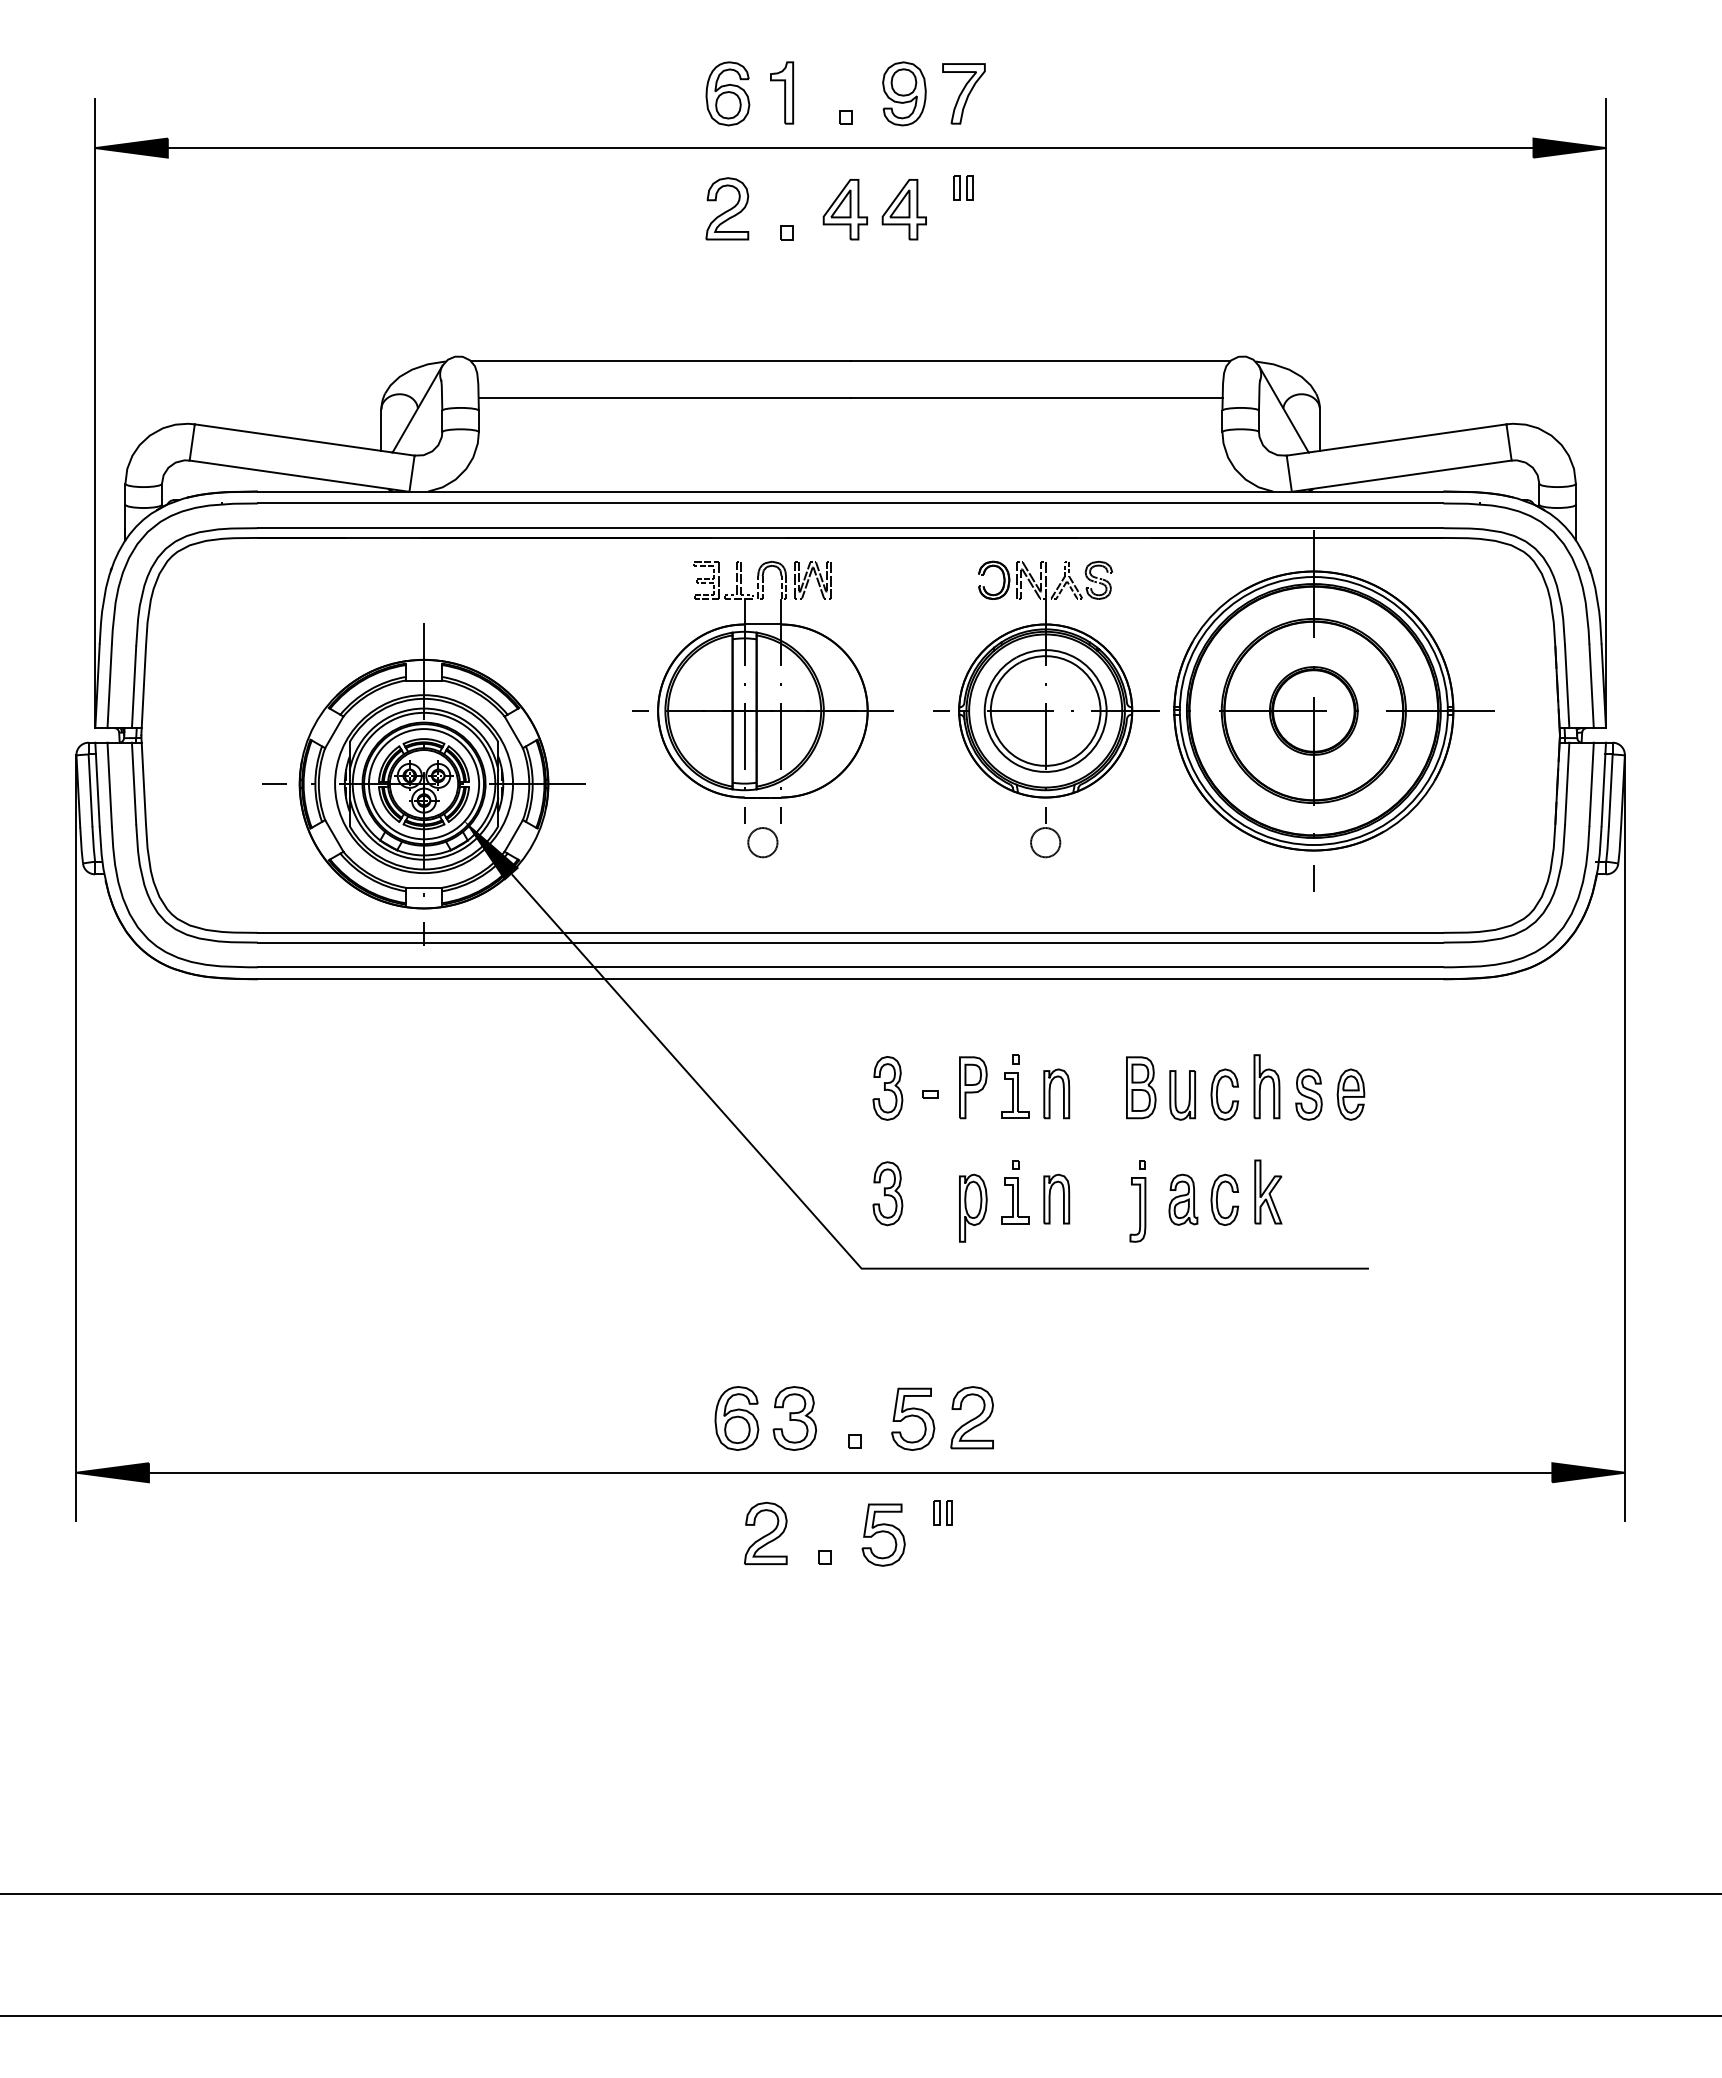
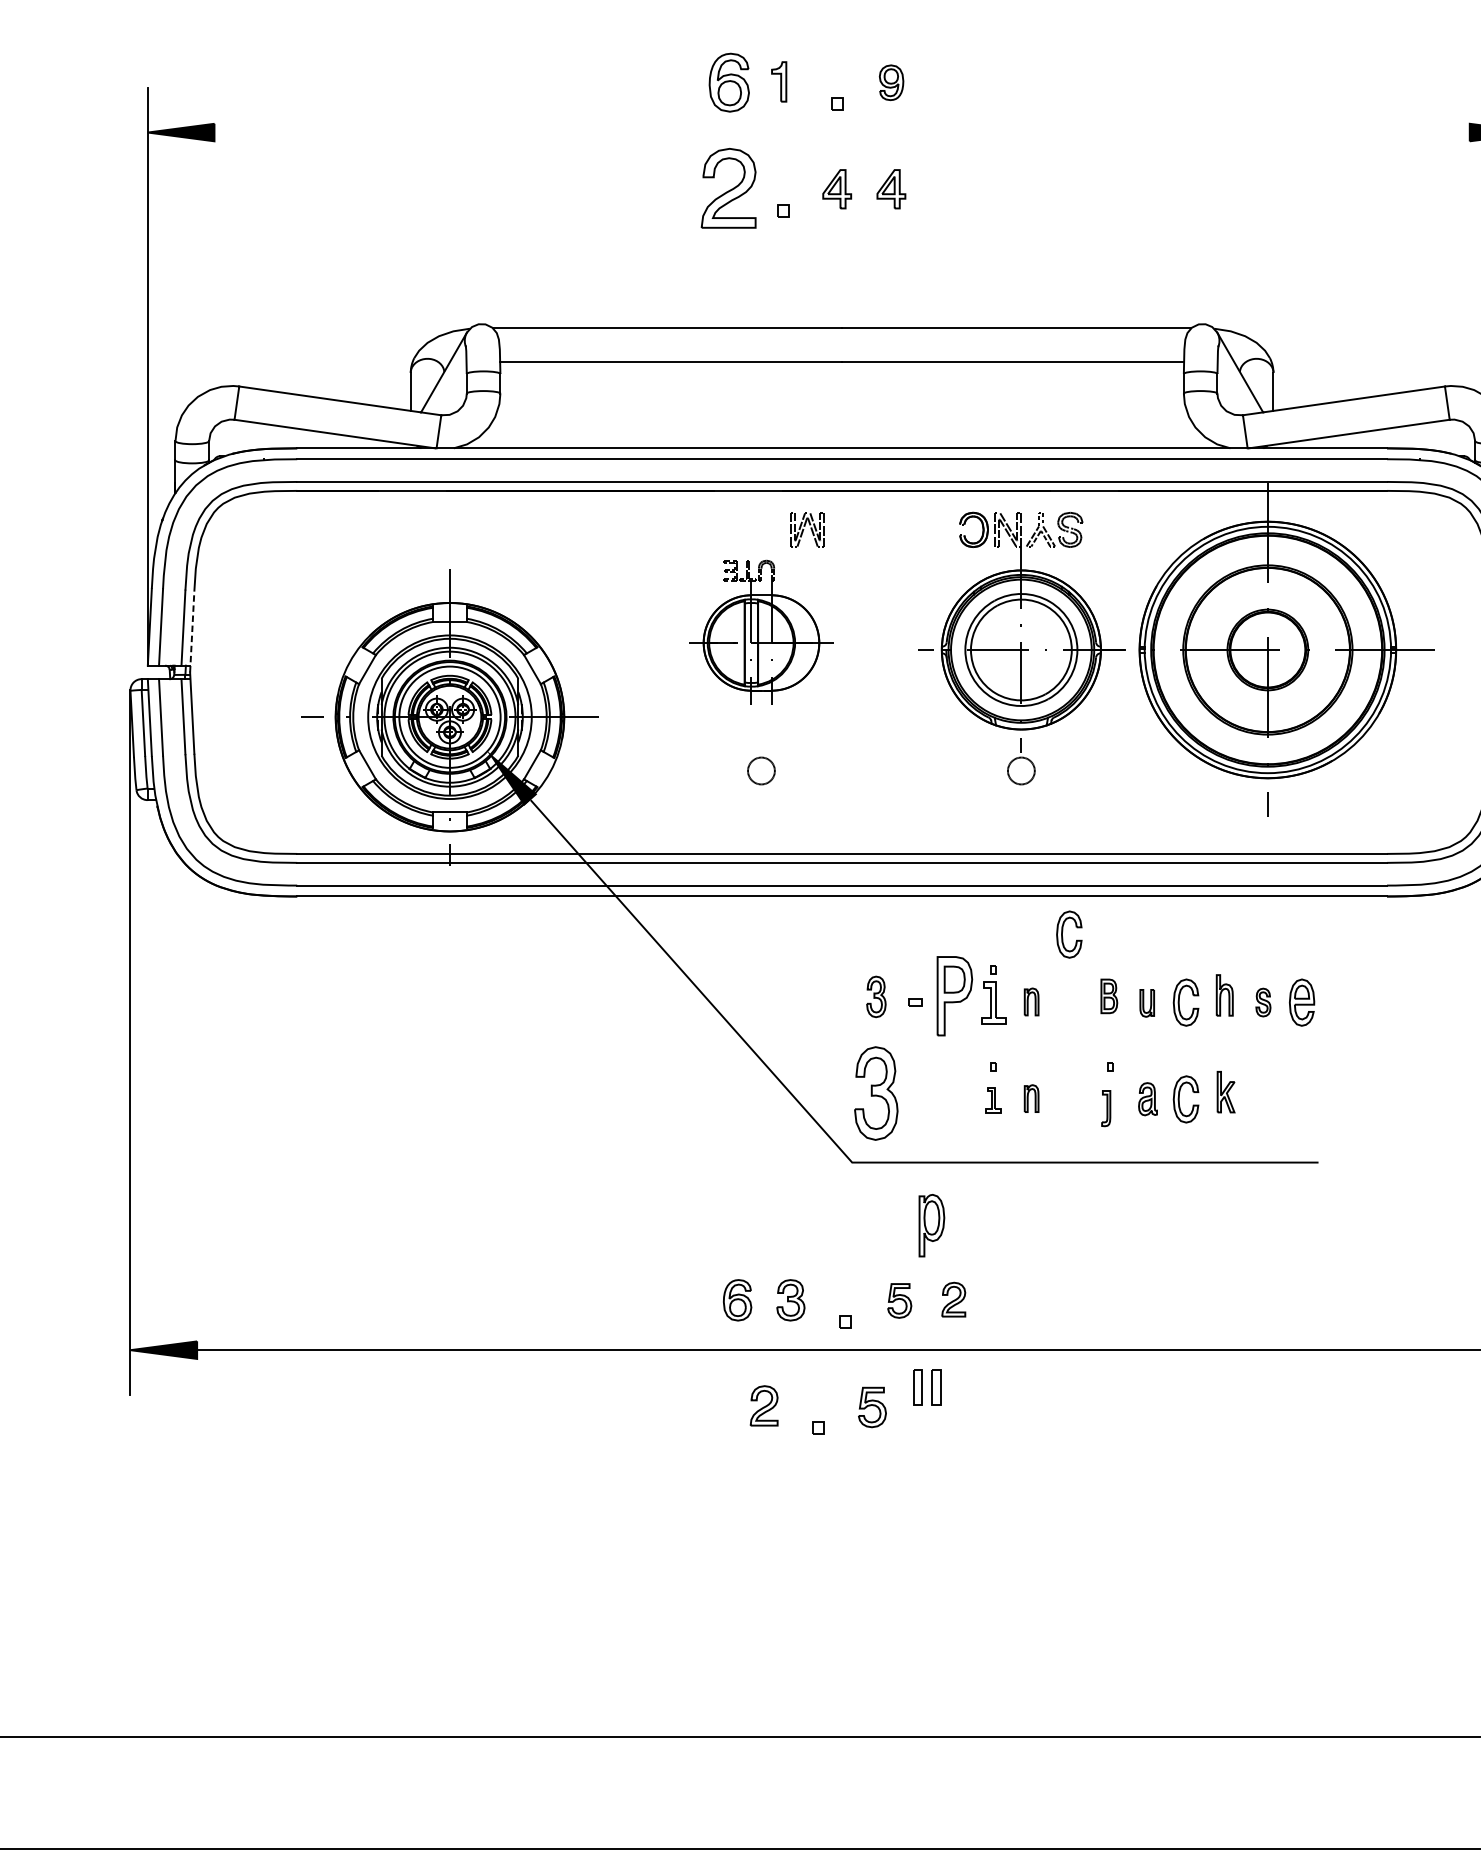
part: (782, 92) -> (779, 81), size x0.7
part: (904, 93) -> (891, 82), size x0.6
part: (963, 93) -> (945, 82), removed
line: (850, 148) -> (841, 132), removed
part: (963, 187) -> (945, 168), removed
part: (727, 208) -> (728, 188), size x1.4
part: (844, 209) -> (836, 189), size x0.7
part: (903, 209) -> (890, 189), size x0.7
line: (143, 690) -> (192, 631), solid -> dashed
part: (762, 691) -> (761, 632), size x0.6
part: (1090, 1020) -> (1062, 934), added
part: (1266, 1086) -> (1224, 995), size x0.7
part: (973, 1087) -> (955, 996), size x1.4
part: (1141, 1087) -> (1109, 996), size x0.6
part: (887, 1088) -> (875, 996), size x0.7
part: (1056, 1093) -> (1031, 1001), size x0.6
part: (1308, 1094) -> (1262, 1002), size x0.6
part: (1182, 1095) -> (1147, 1003), size x0.6
part: (1268, 1191) -> (1226, 1091), size x0.7
part: (887, 1193) -> (875, 1093), size x1.6
part: (1056, 1198) -> (1031, 1098), size x0.6
part: (1183, 1199) -> (1148, 1099), size x0.7
part: (1015, 1200) -> (993, 1099), size x0.6
part: (973, 1207) -> (932, 1224), moved
part: (1137, 1209) -> (1105, 1108), size x0.6
part: (971, 1417) -> (953, 1299), size x0.6
part: (736, 1418) -> (737, 1300), size x0.7
part: (794, 1418) -> (790, 1300), size x0.7
part: (913, 1418) -> (899, 1300), size x0.6
part: (942, 1512) -> (926, 1386), size x1.6
part: (765, 1532) -> (763, 1405), size x0.7
part: (883, 1534) -> (872, 1406), size x0.7

